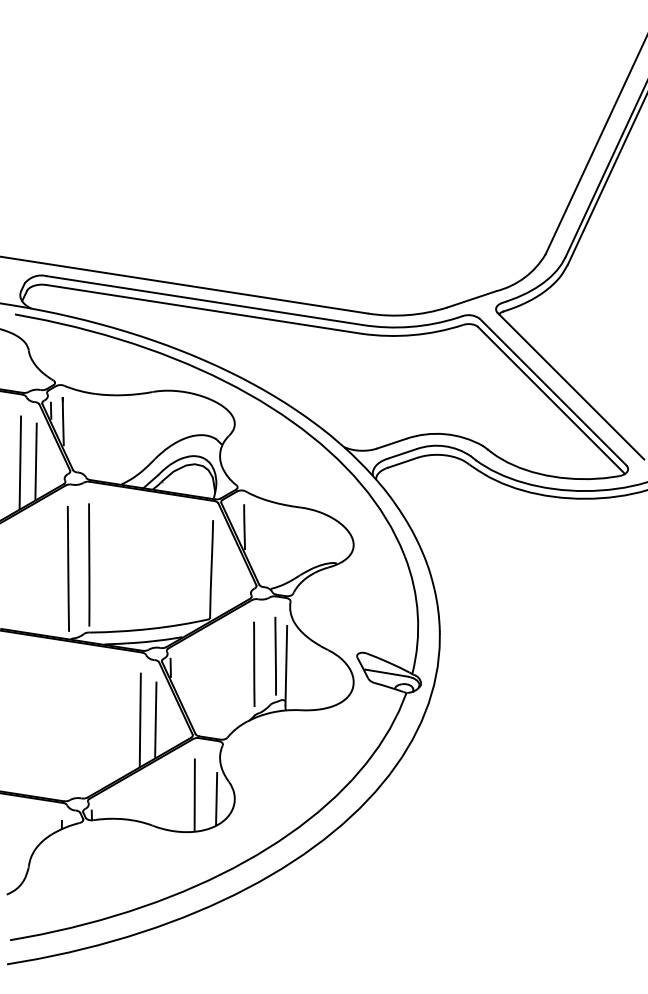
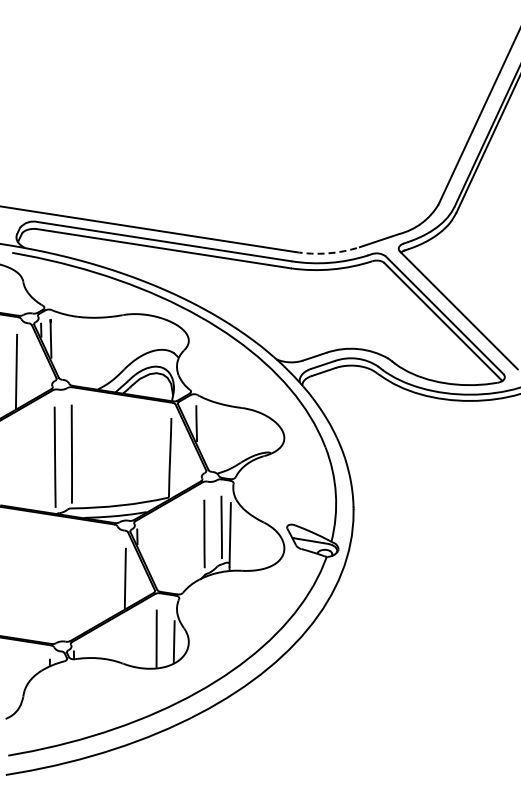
arc: (408, 315) -> (328, 253), solid -> dashed
line: (35, 460) -> (28, 370), removed
line: (139, 719) -> (112, 578), removed

